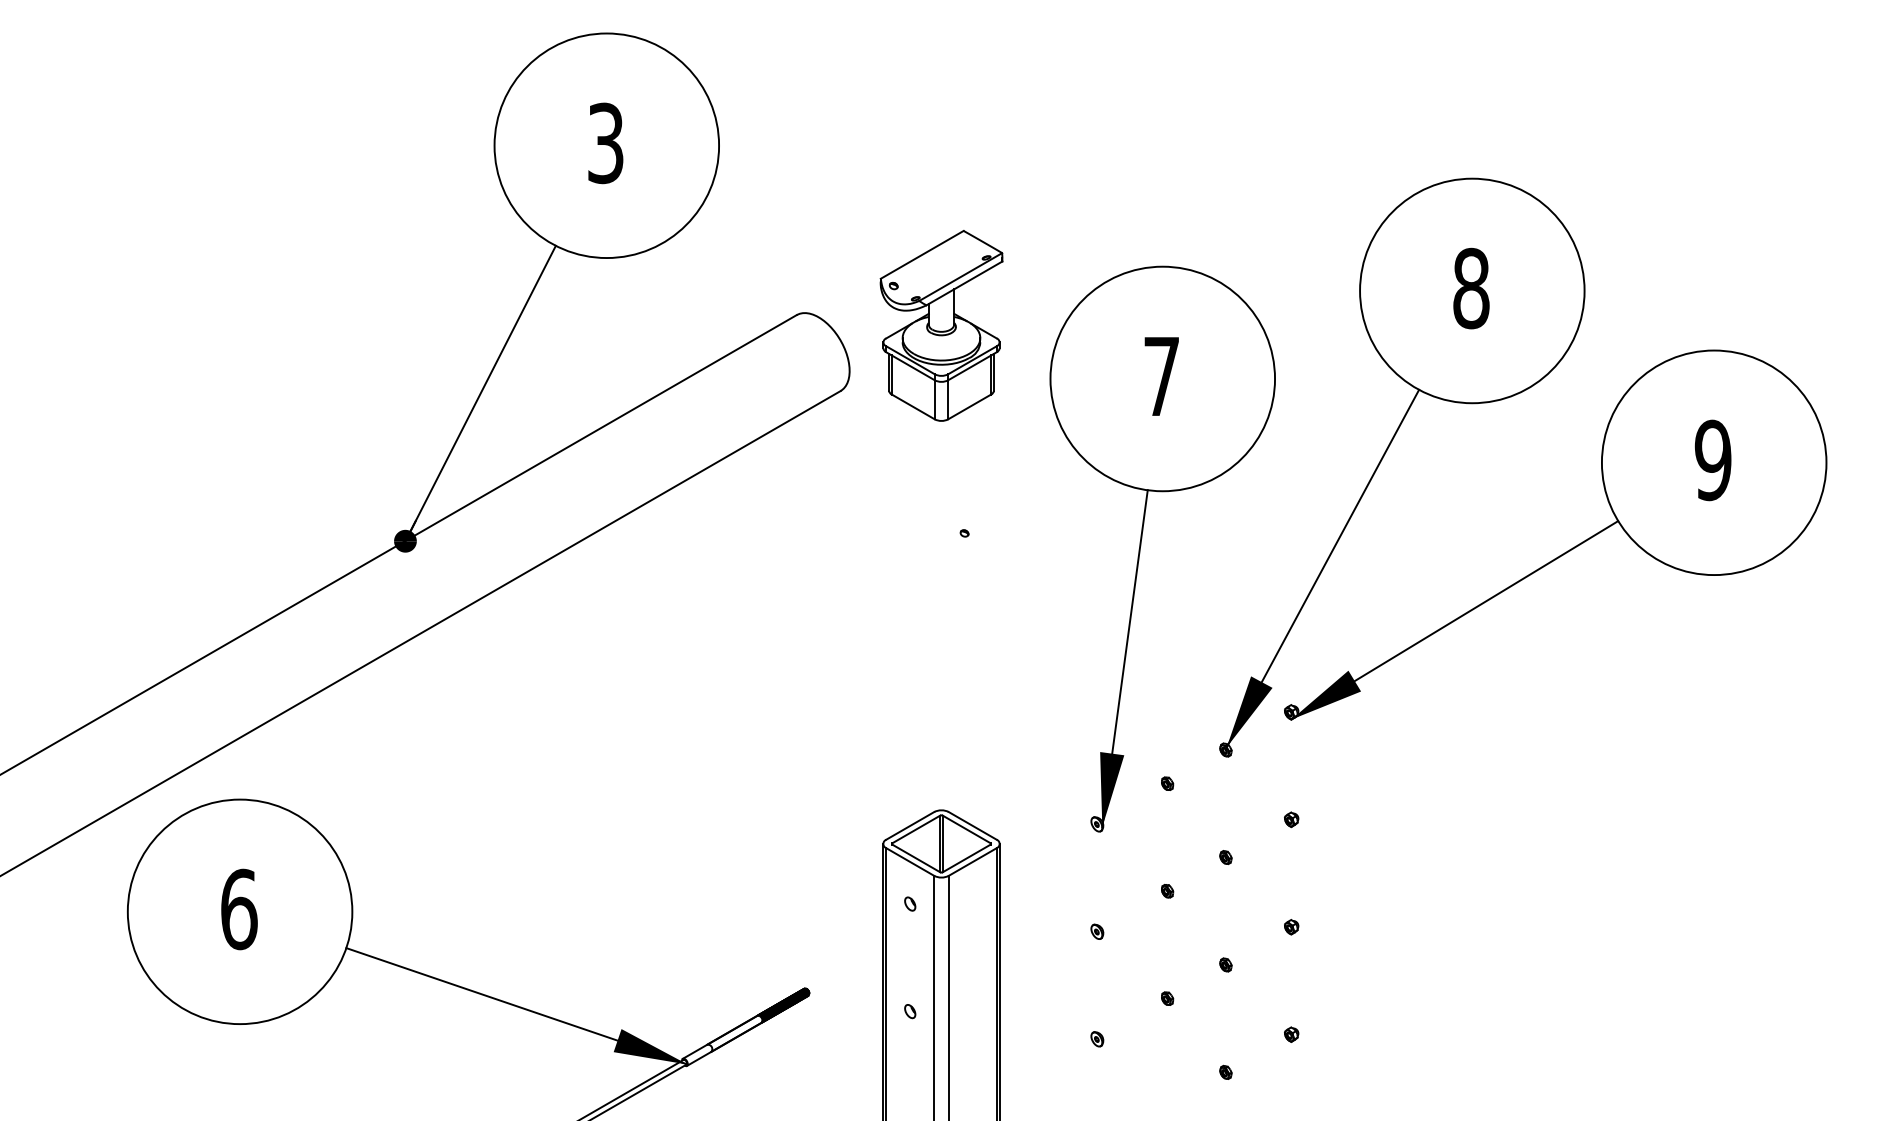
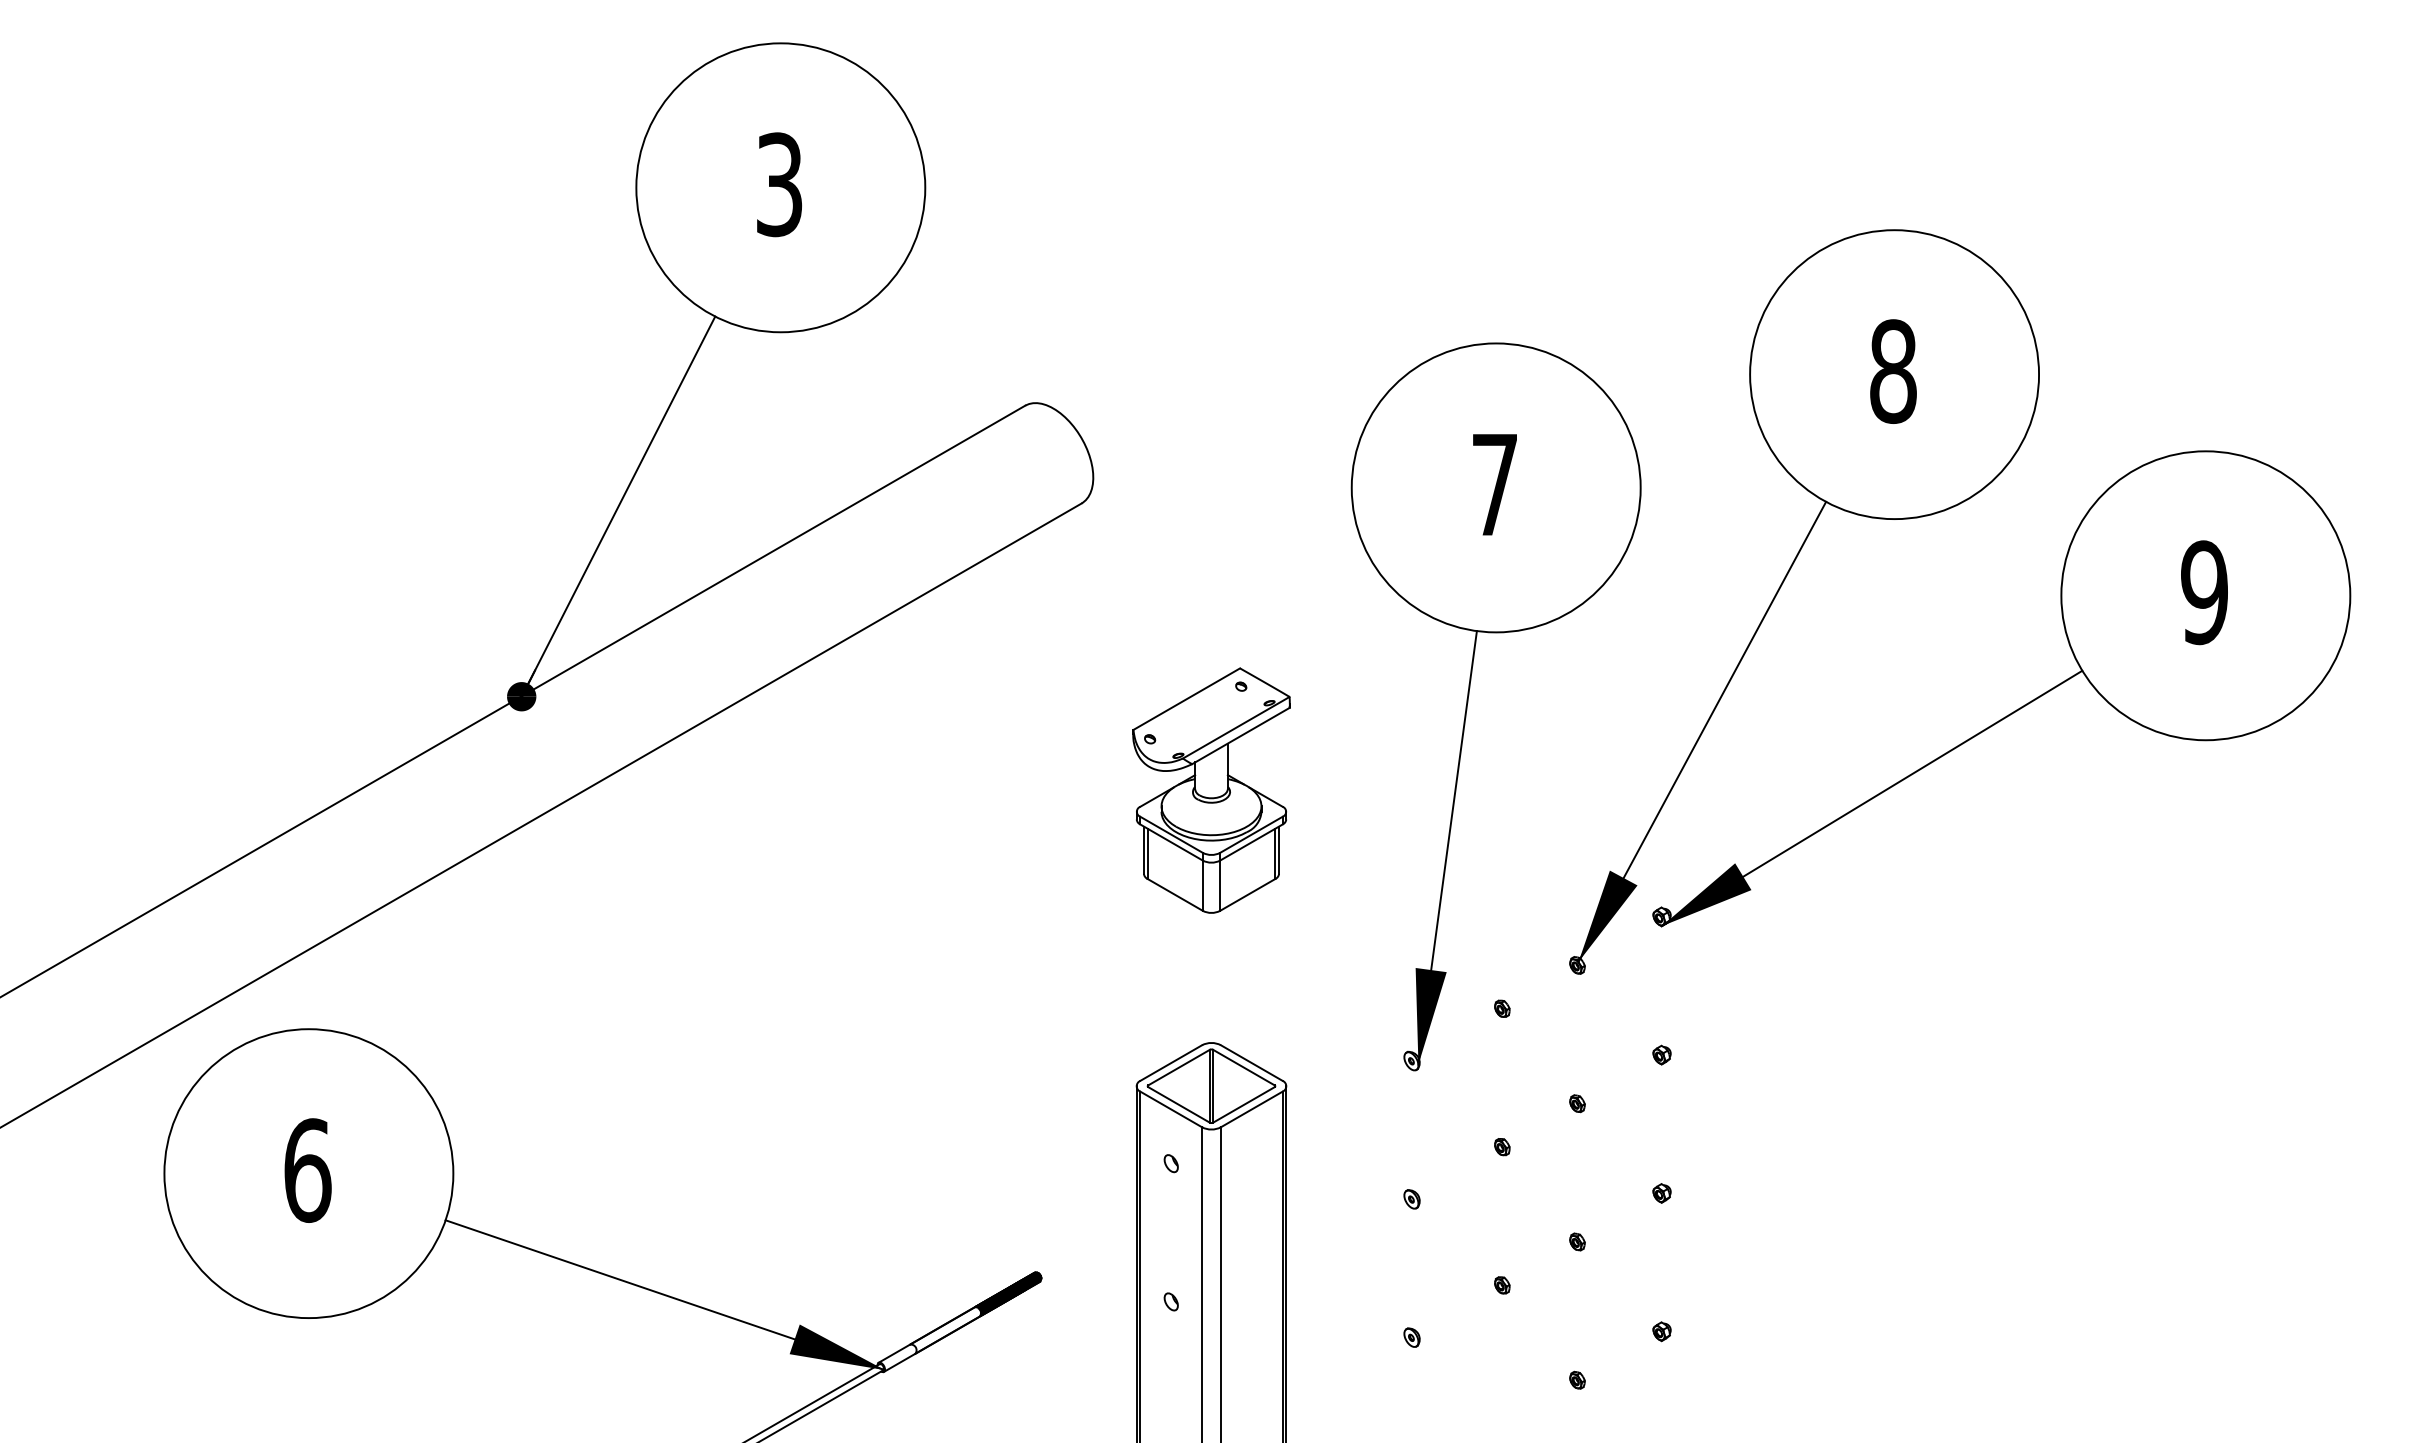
part: (941, 325) -> (1211, 790), moved

